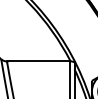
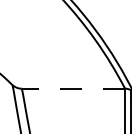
line: (38, 61) -> (73, 88), solid -> dashed

